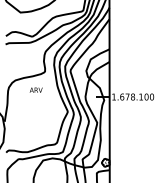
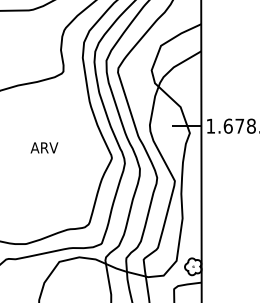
text: (35, 89) -> (42, 146), moved

